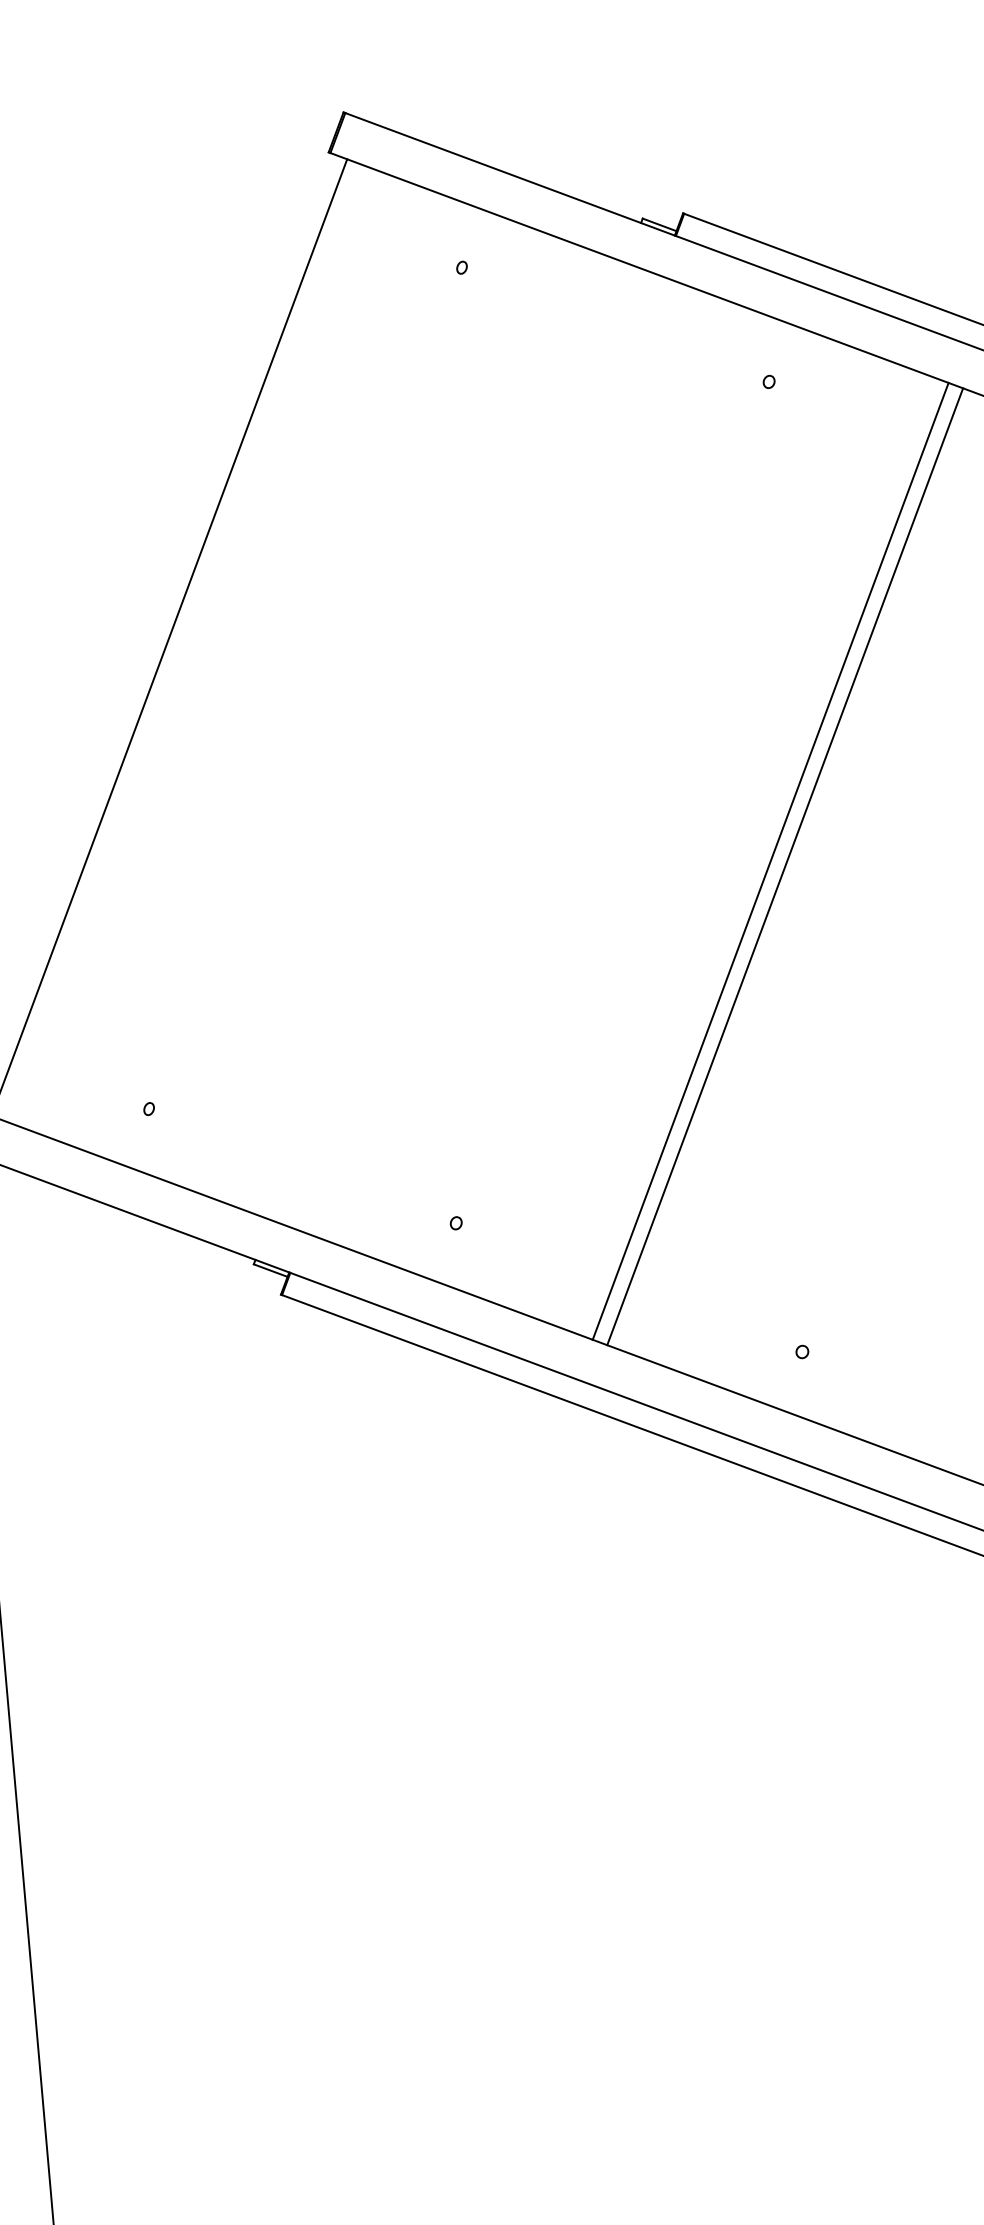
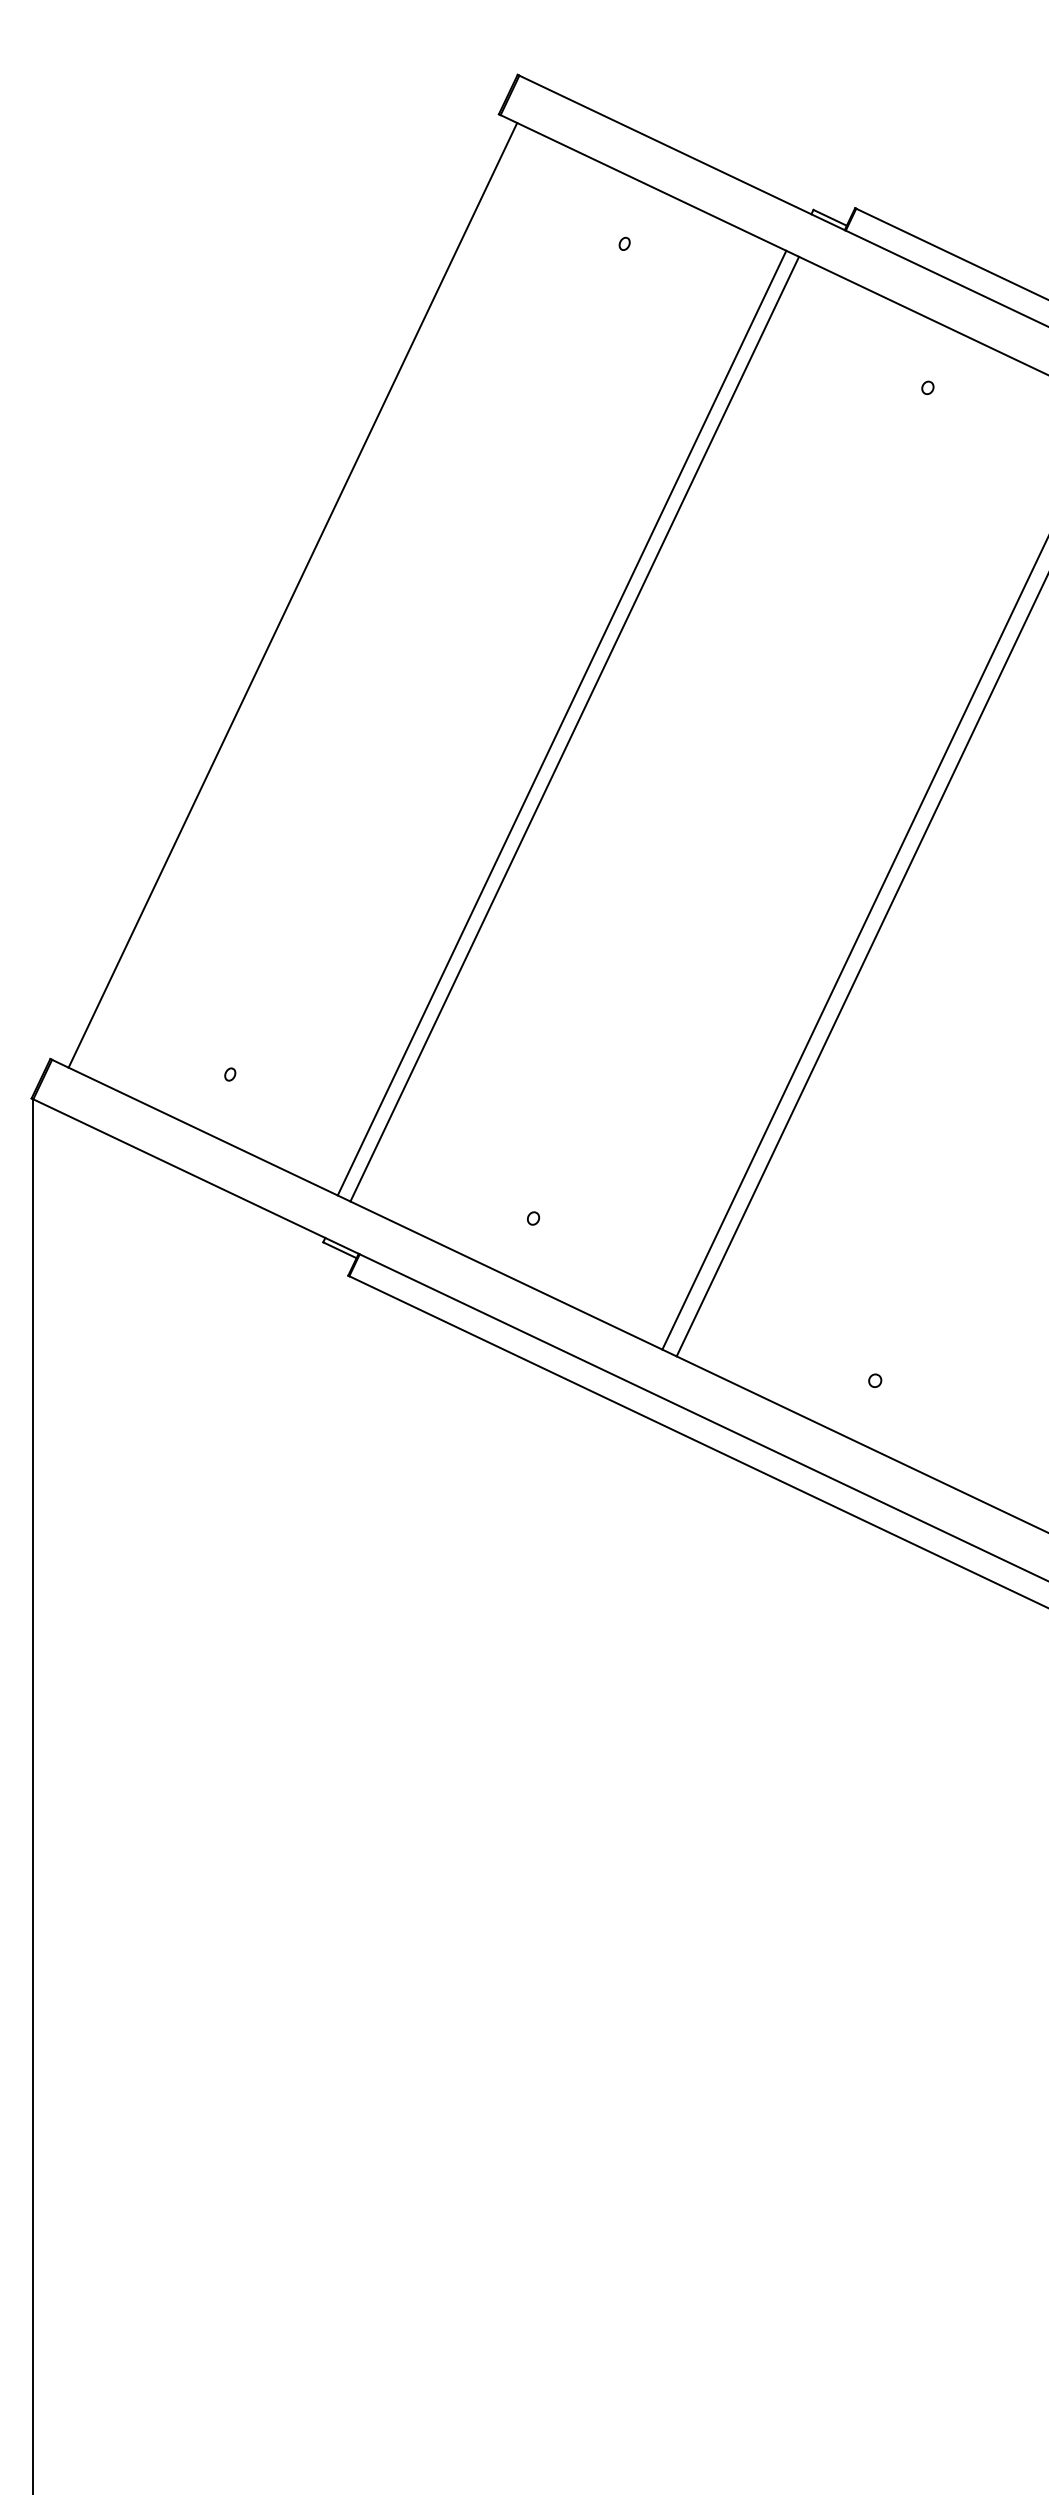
line: (441, 738) -> (561, 722), added
line: (454, 743) -> (574, 728), added

